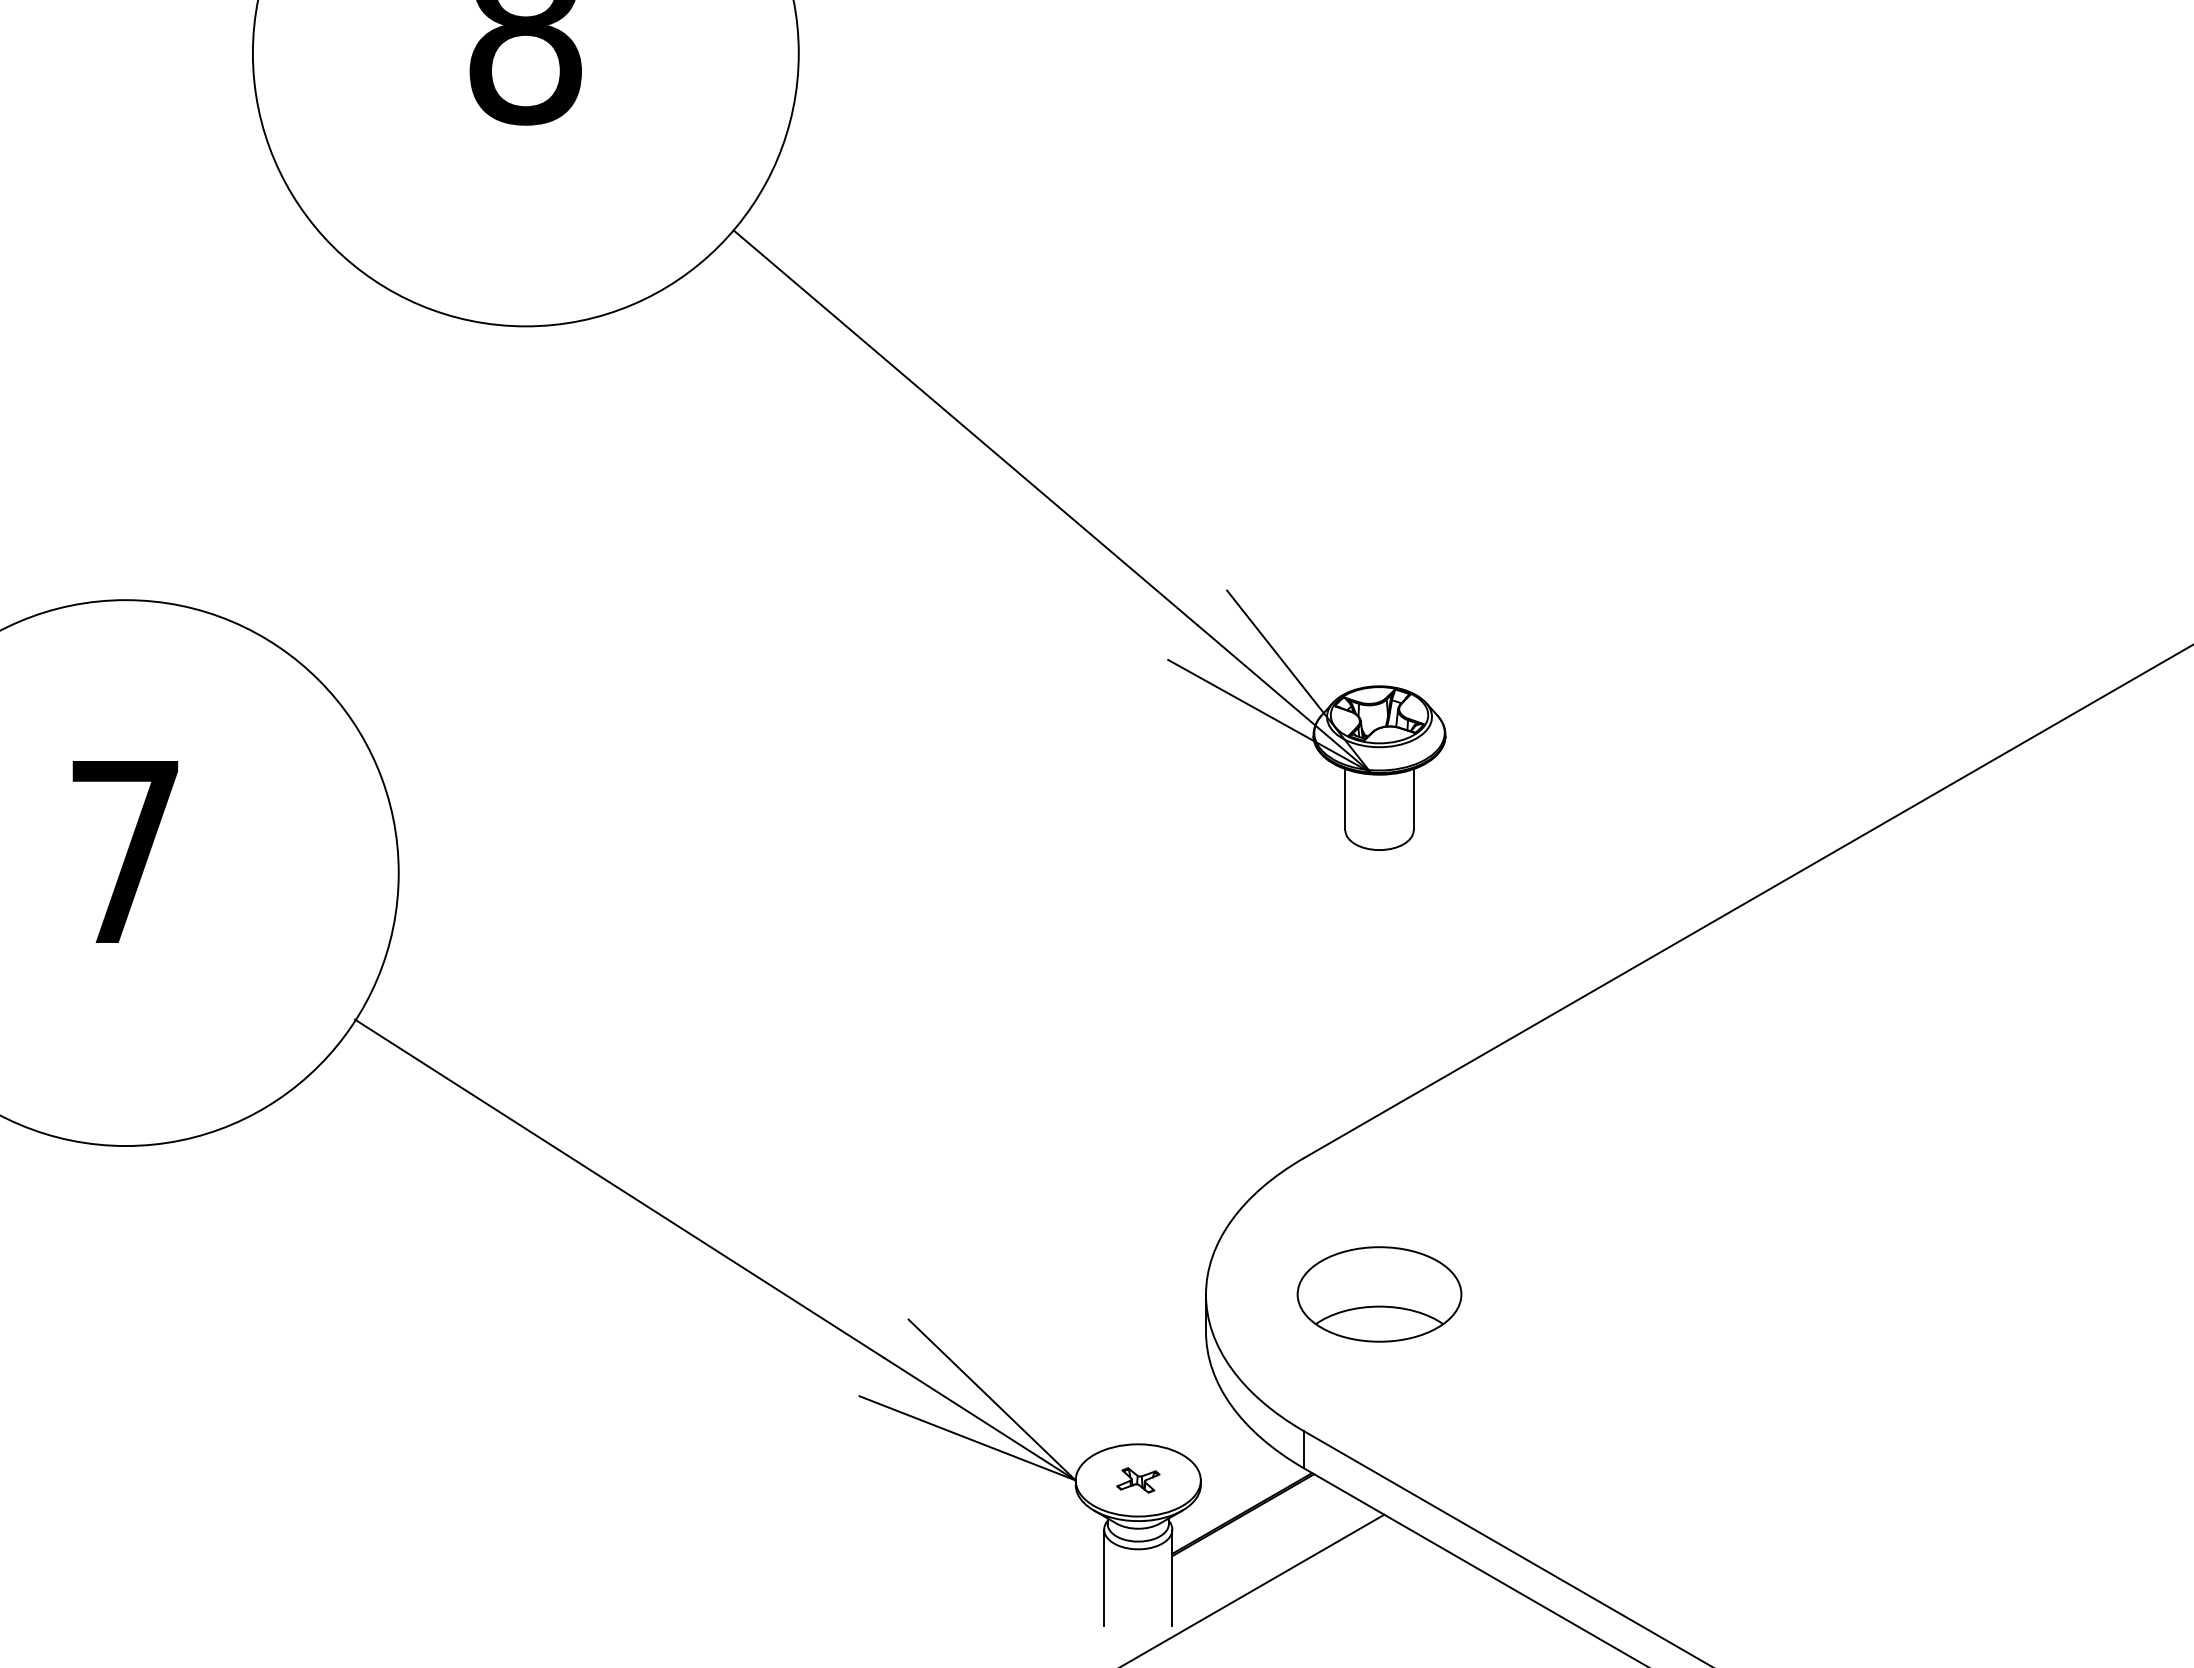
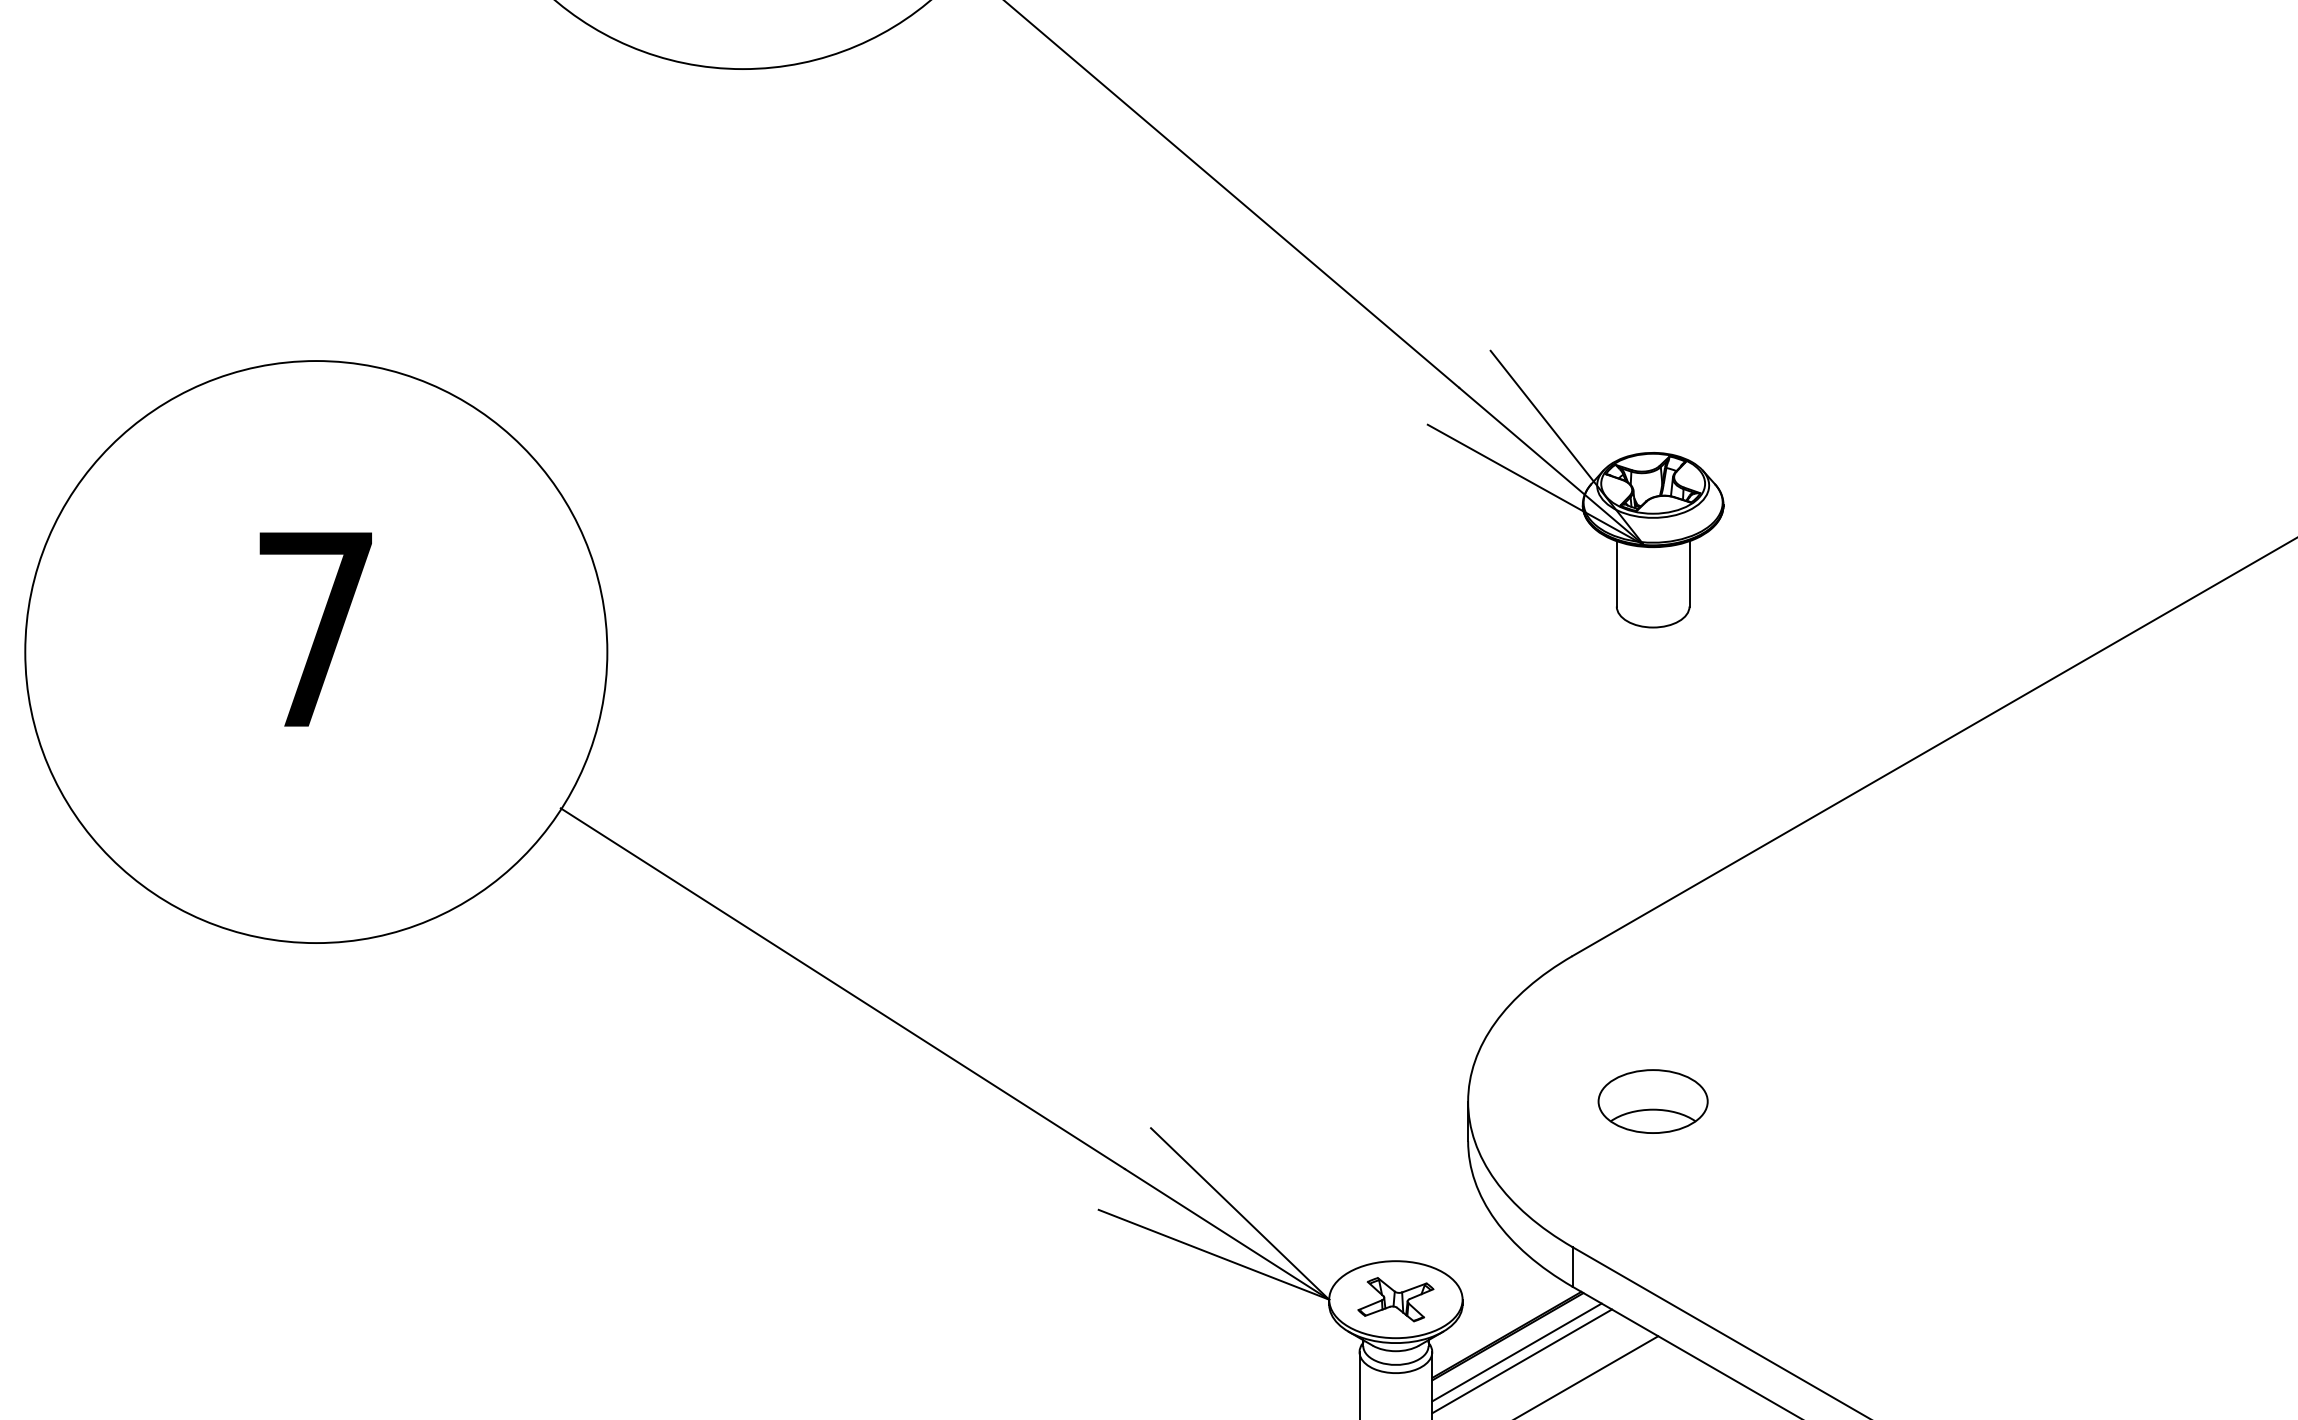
part: (1379, 1294) -> (1653, 1101), size x0.62
part: (1138, 1480) -> (1396, 1299), size x1.67
line: (1251, 1529) -> (1516, 1351), added
line: (1256, 1537) -> (1521, 1360), added

